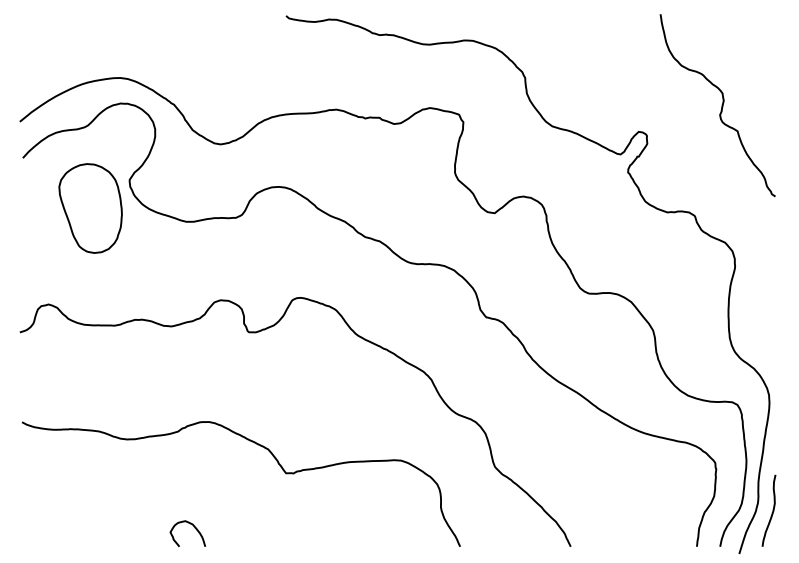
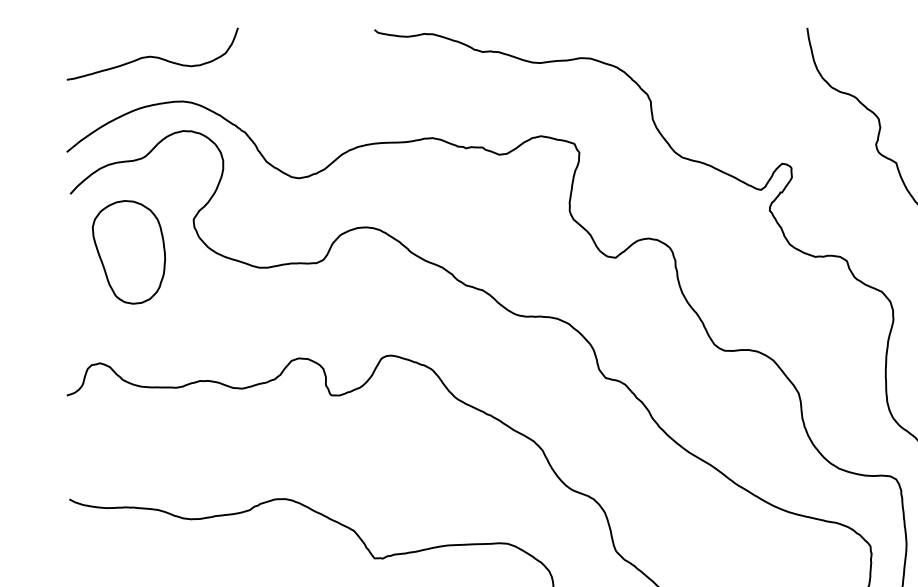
curve: (93, 38) -> (151, 55), added
part: (90, 208) -> (128, 252), moved

